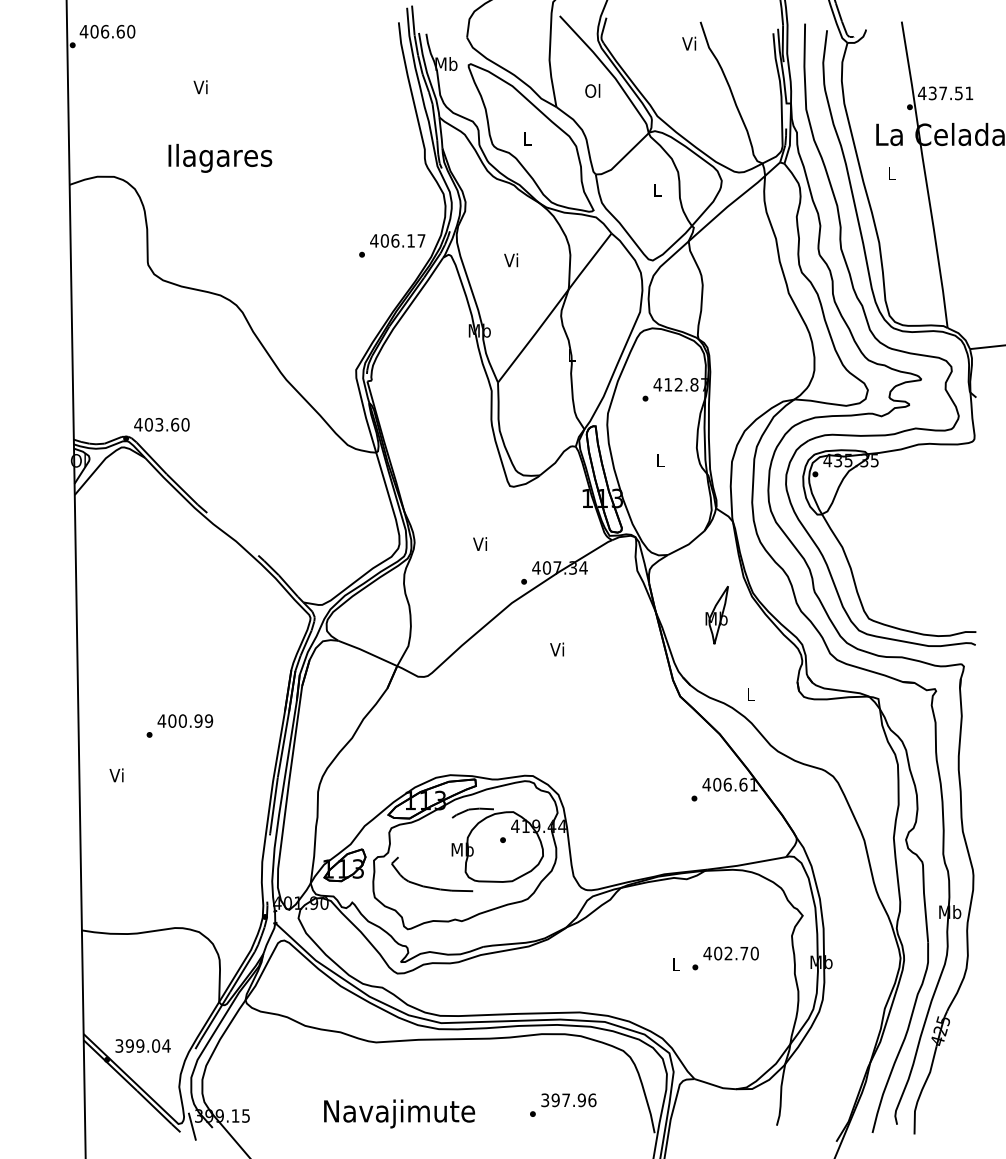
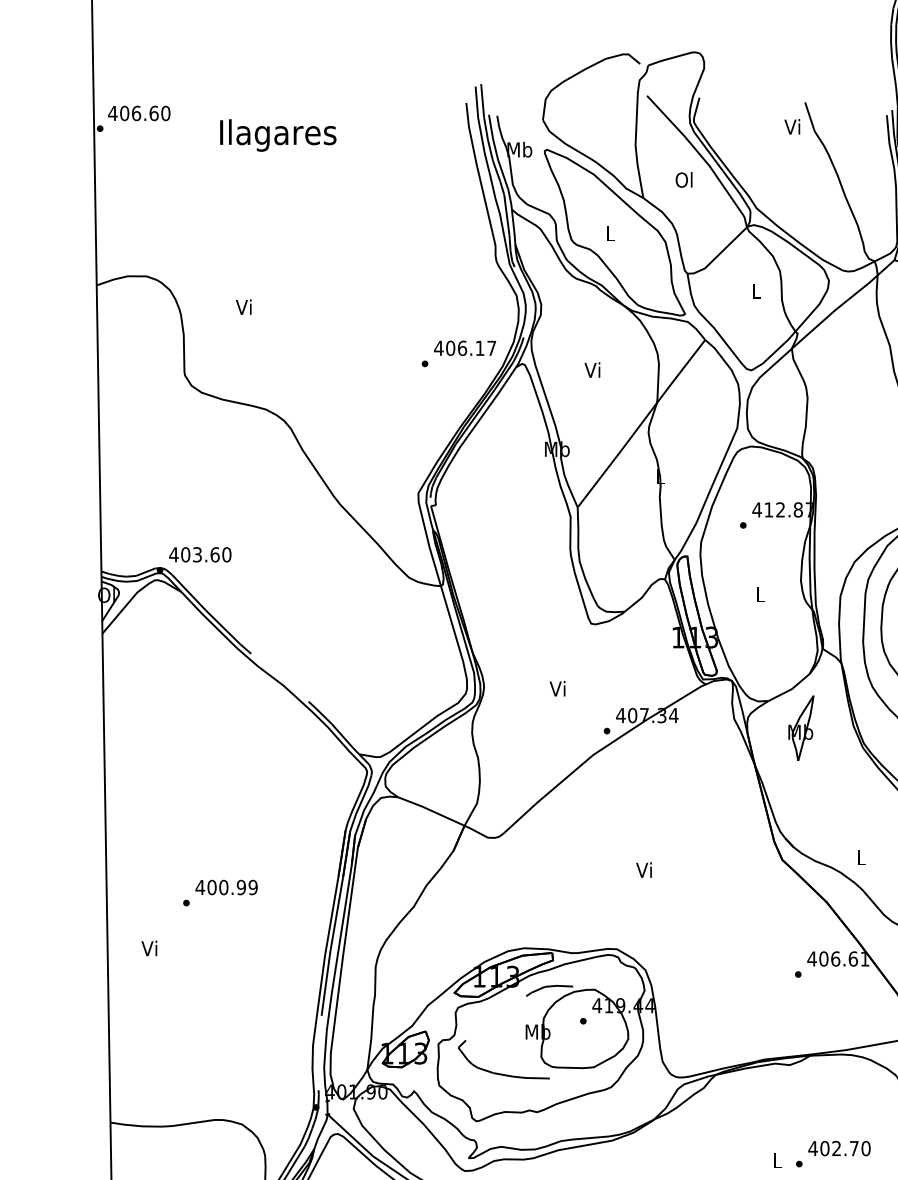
text: (200, 87) -> (243, 307), moved
text: (220, 157) -> (278, 134), moved
part: (716, 614) -> (800, 727), moved
text: (556, 649) -> (643, 870), moved

